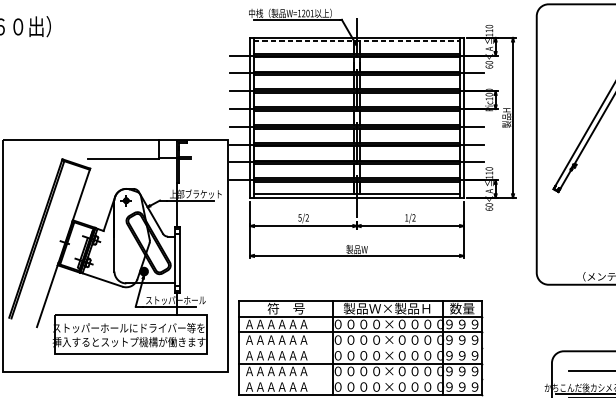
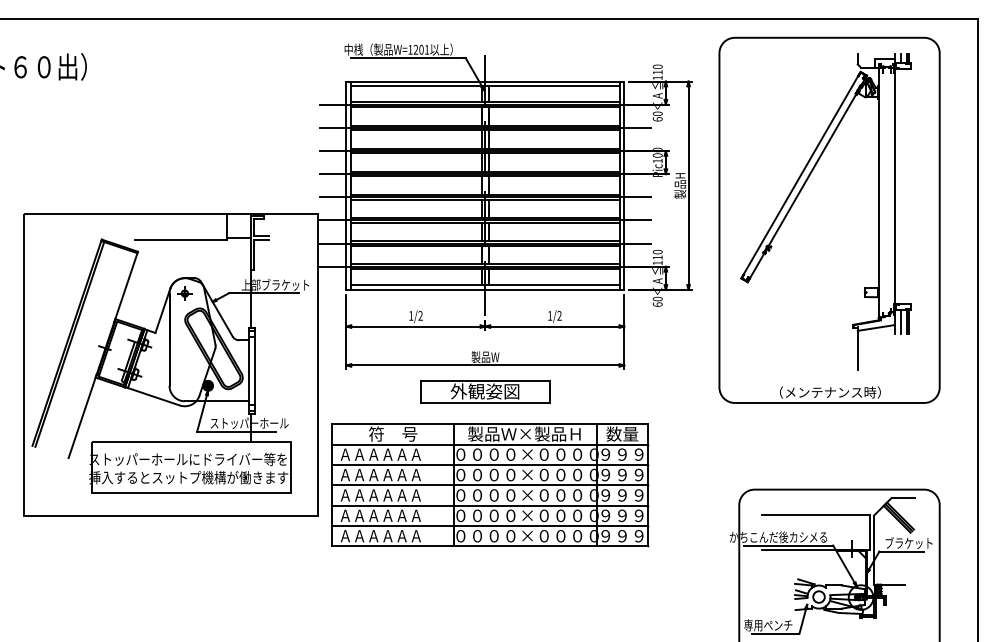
line: (357, 41) -> (485, 86), dashed -> solid
text: (299, 217) -> (410, 315), 5/2 -> 1/2
part: (357, 275) -> (485, 391), added
line: (360, 348) -> (489, 485), added
line: (360, 379) -> (489, 526), added

